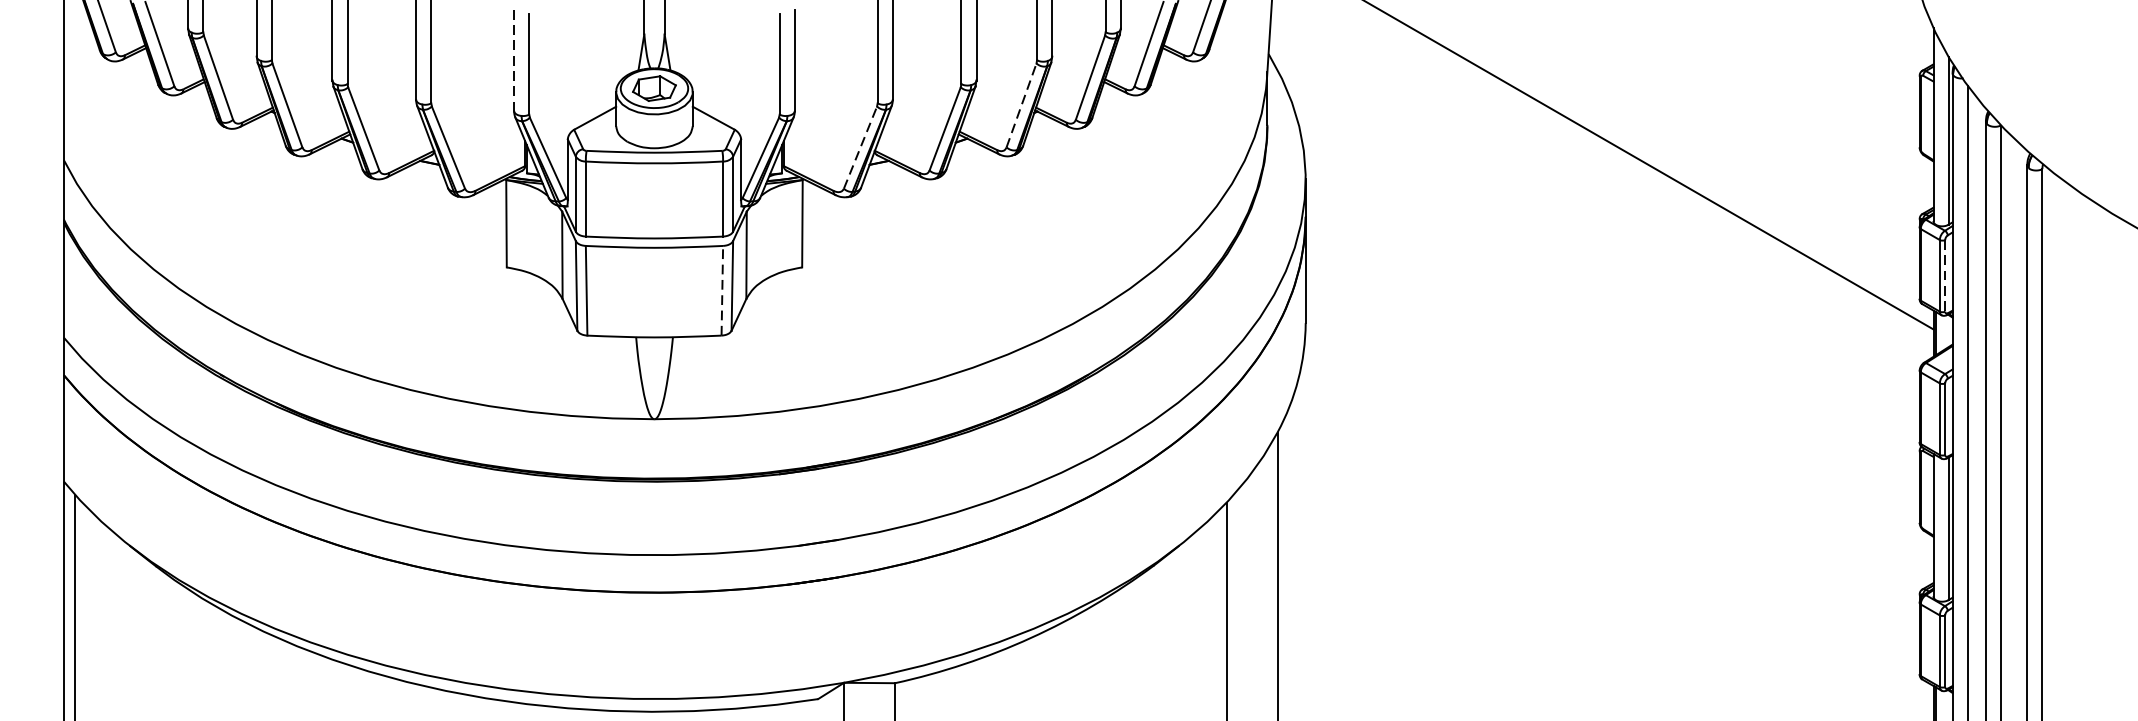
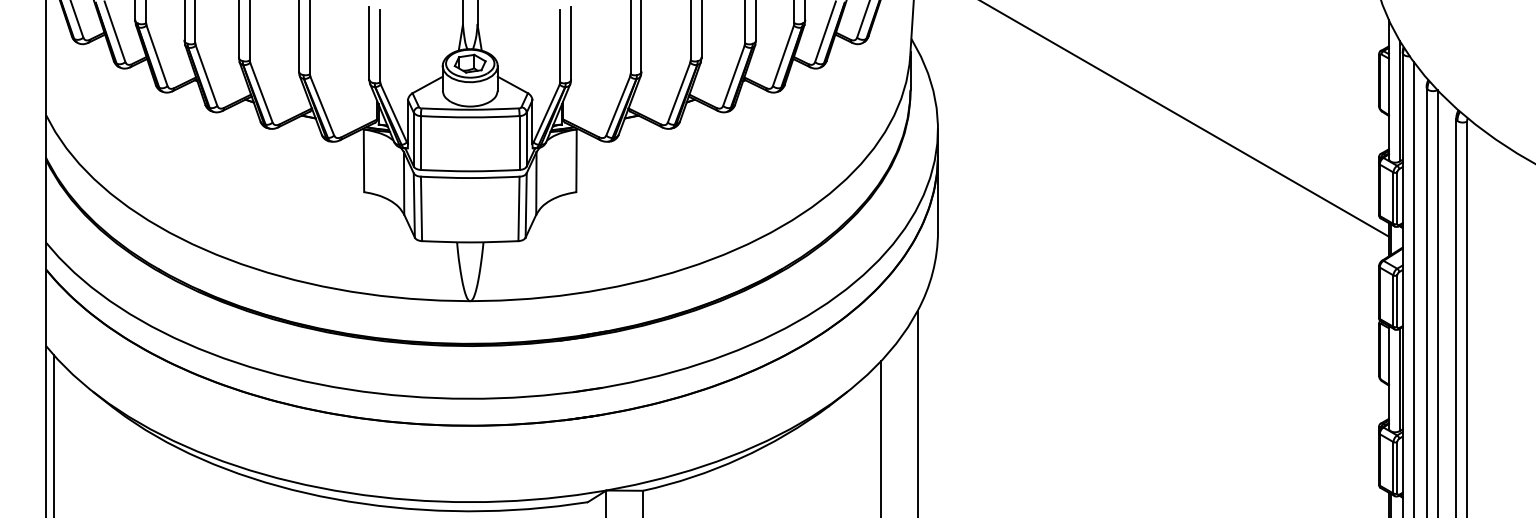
line: (514, 60) -> (369, 43), dashed -> solid
line: (1020, 105) -> (733, 75), dashed -> solid
line: (860, 148) -> (618, 106), dashed -> solid
line: (1945, 276) -> (1397, 198), dashed -> solid
line: (723, 290) -> (519, 208), dashed -> solid

